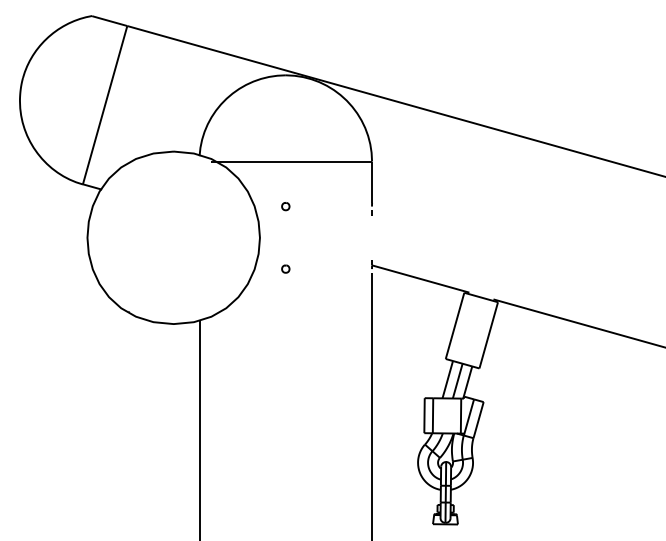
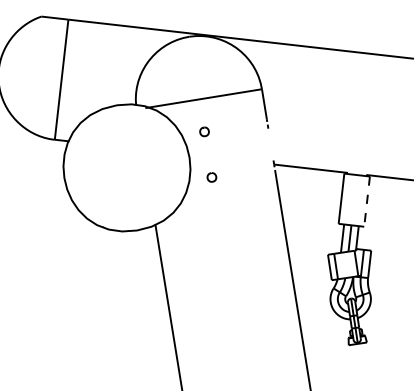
part: (285, 206) -> (204, 132), size x1.6
part: (285, 268) -> (211, 177), size x1.6
line: (488, 335) -> (366, 201), solid -> dashed

